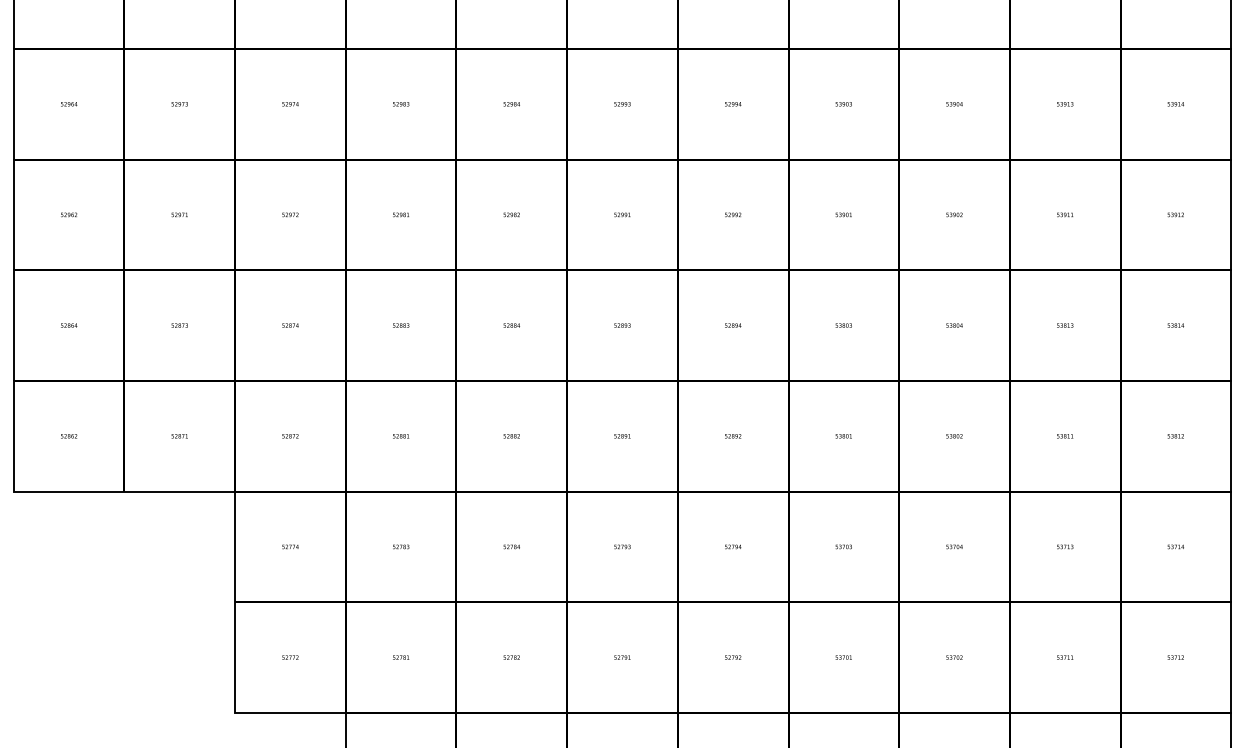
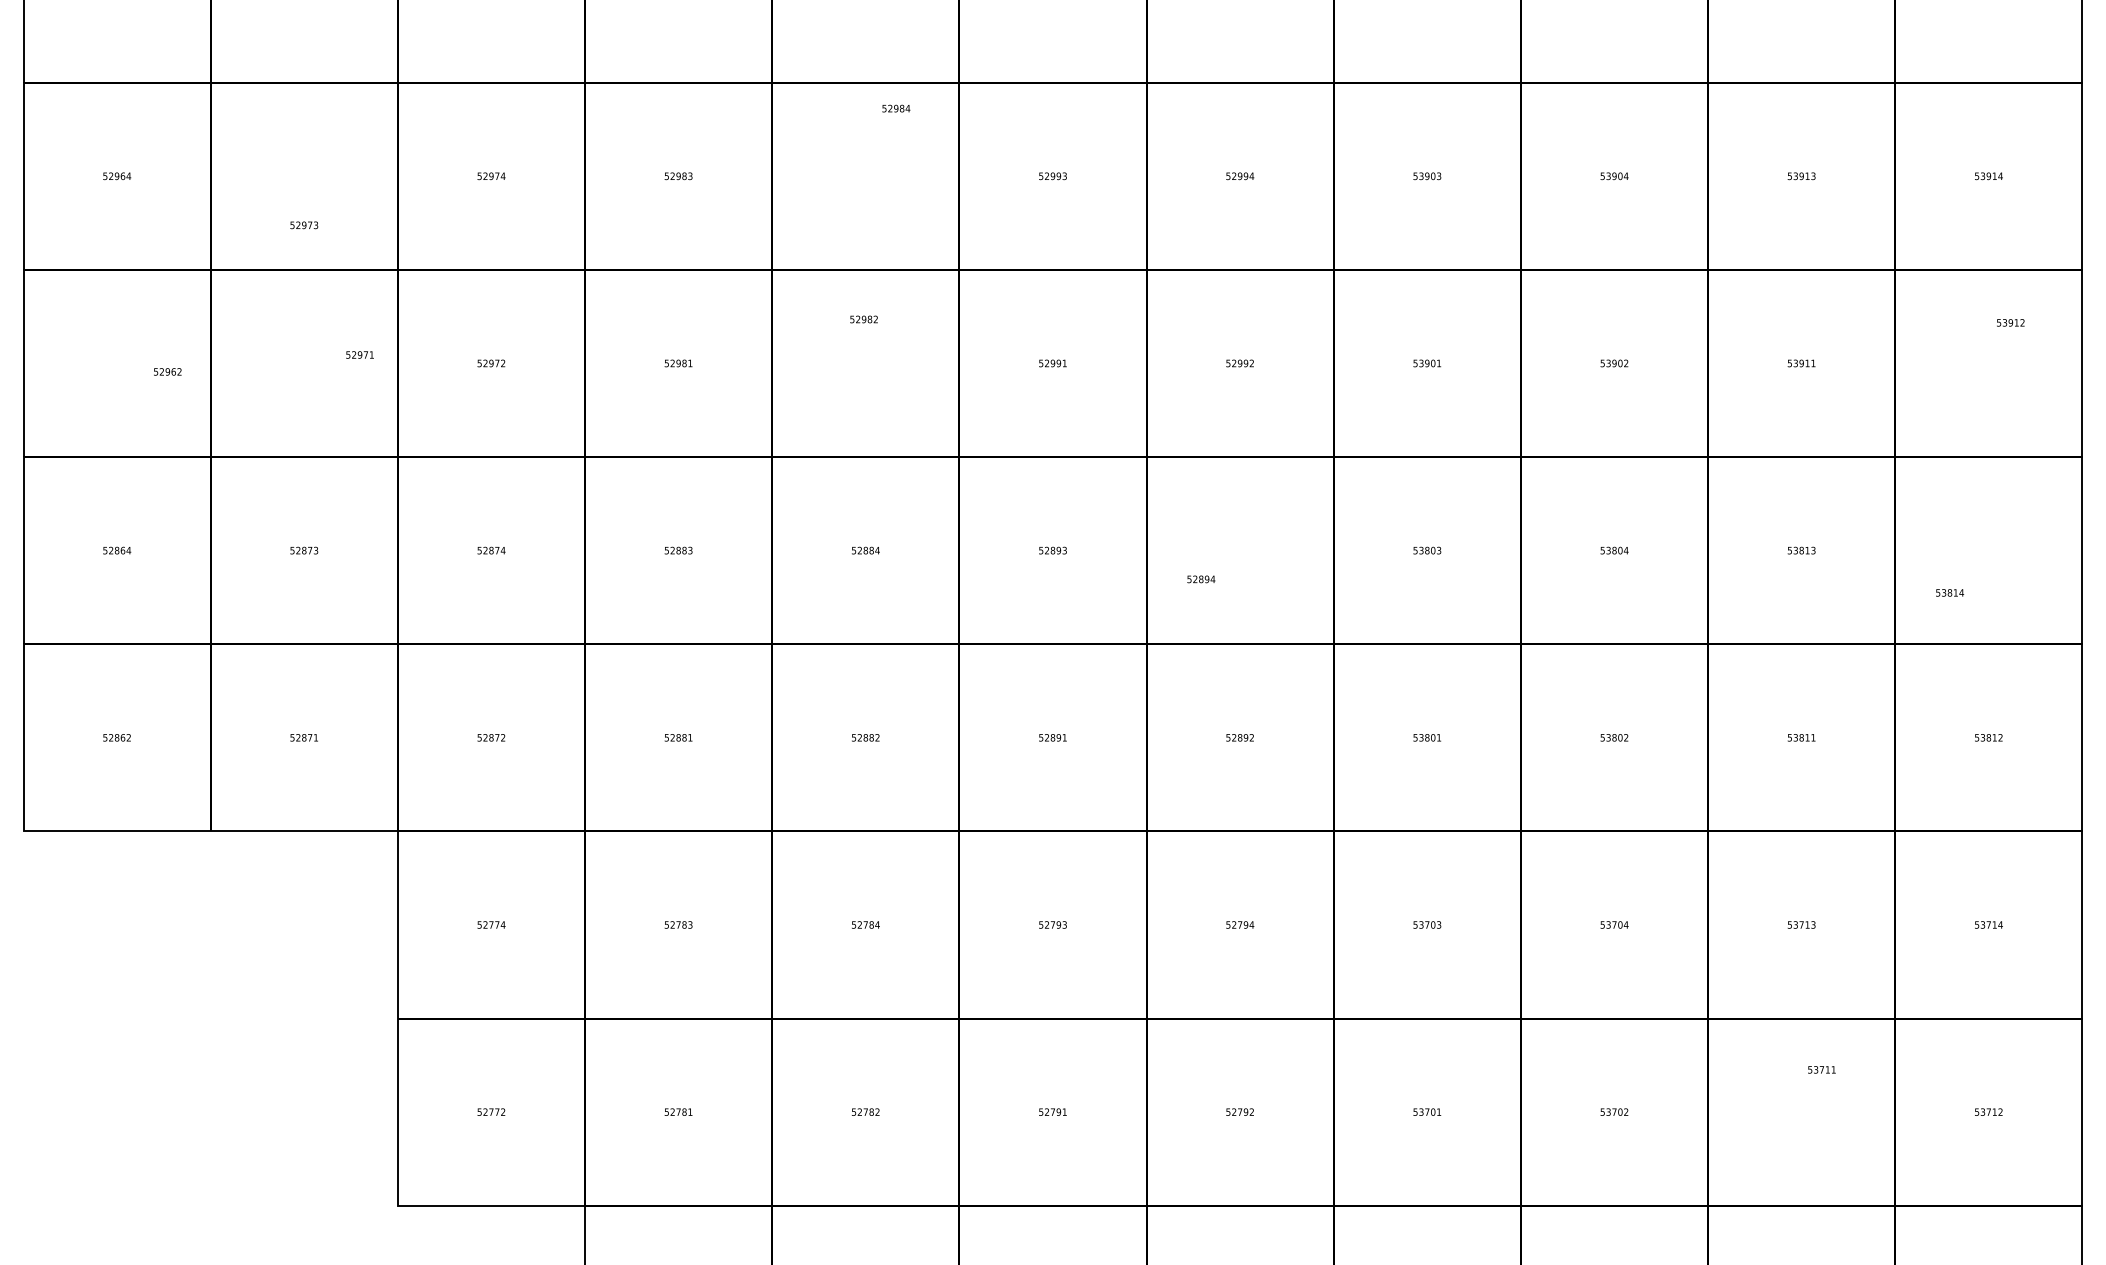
text: (179, 104) -> (303, 225), moved
text: (511, 104) -> (895, 109), moved
text: (69, 214) -> (168, 371), moved
text: (179, 214) -> (359, 354), moved
text: (511, 214) -> (863, 318), moved
text: (1175, 214) -> (2010, 322), moved
text: (733, 325) -> (1201, 579), moved
text: (1175, 325) -> (1949, 592), moved
text: (1065, 657) -> (1822, 1069), moved

